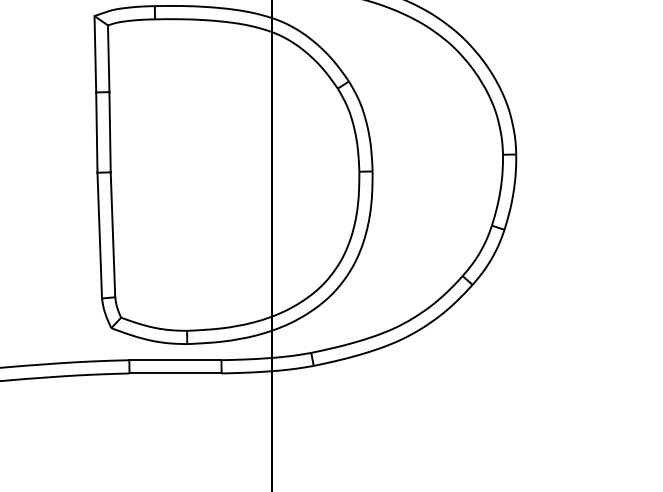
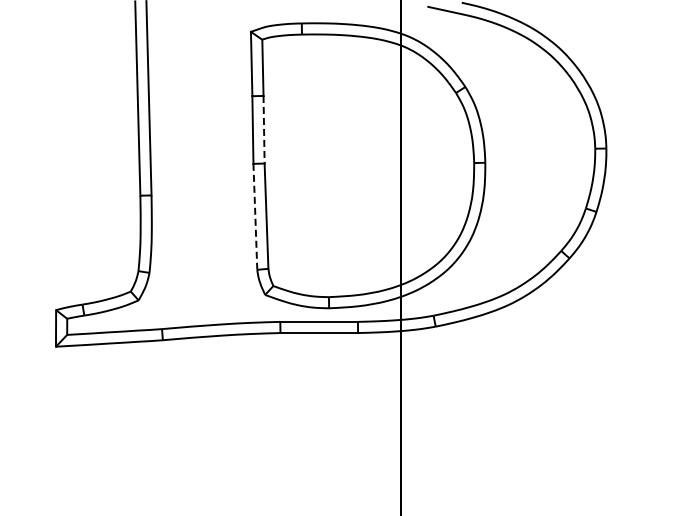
line: (110, 131) -> (264, 129), solid -> dashed
line: (99, 236) -> (255, 217), solid -> dashed

